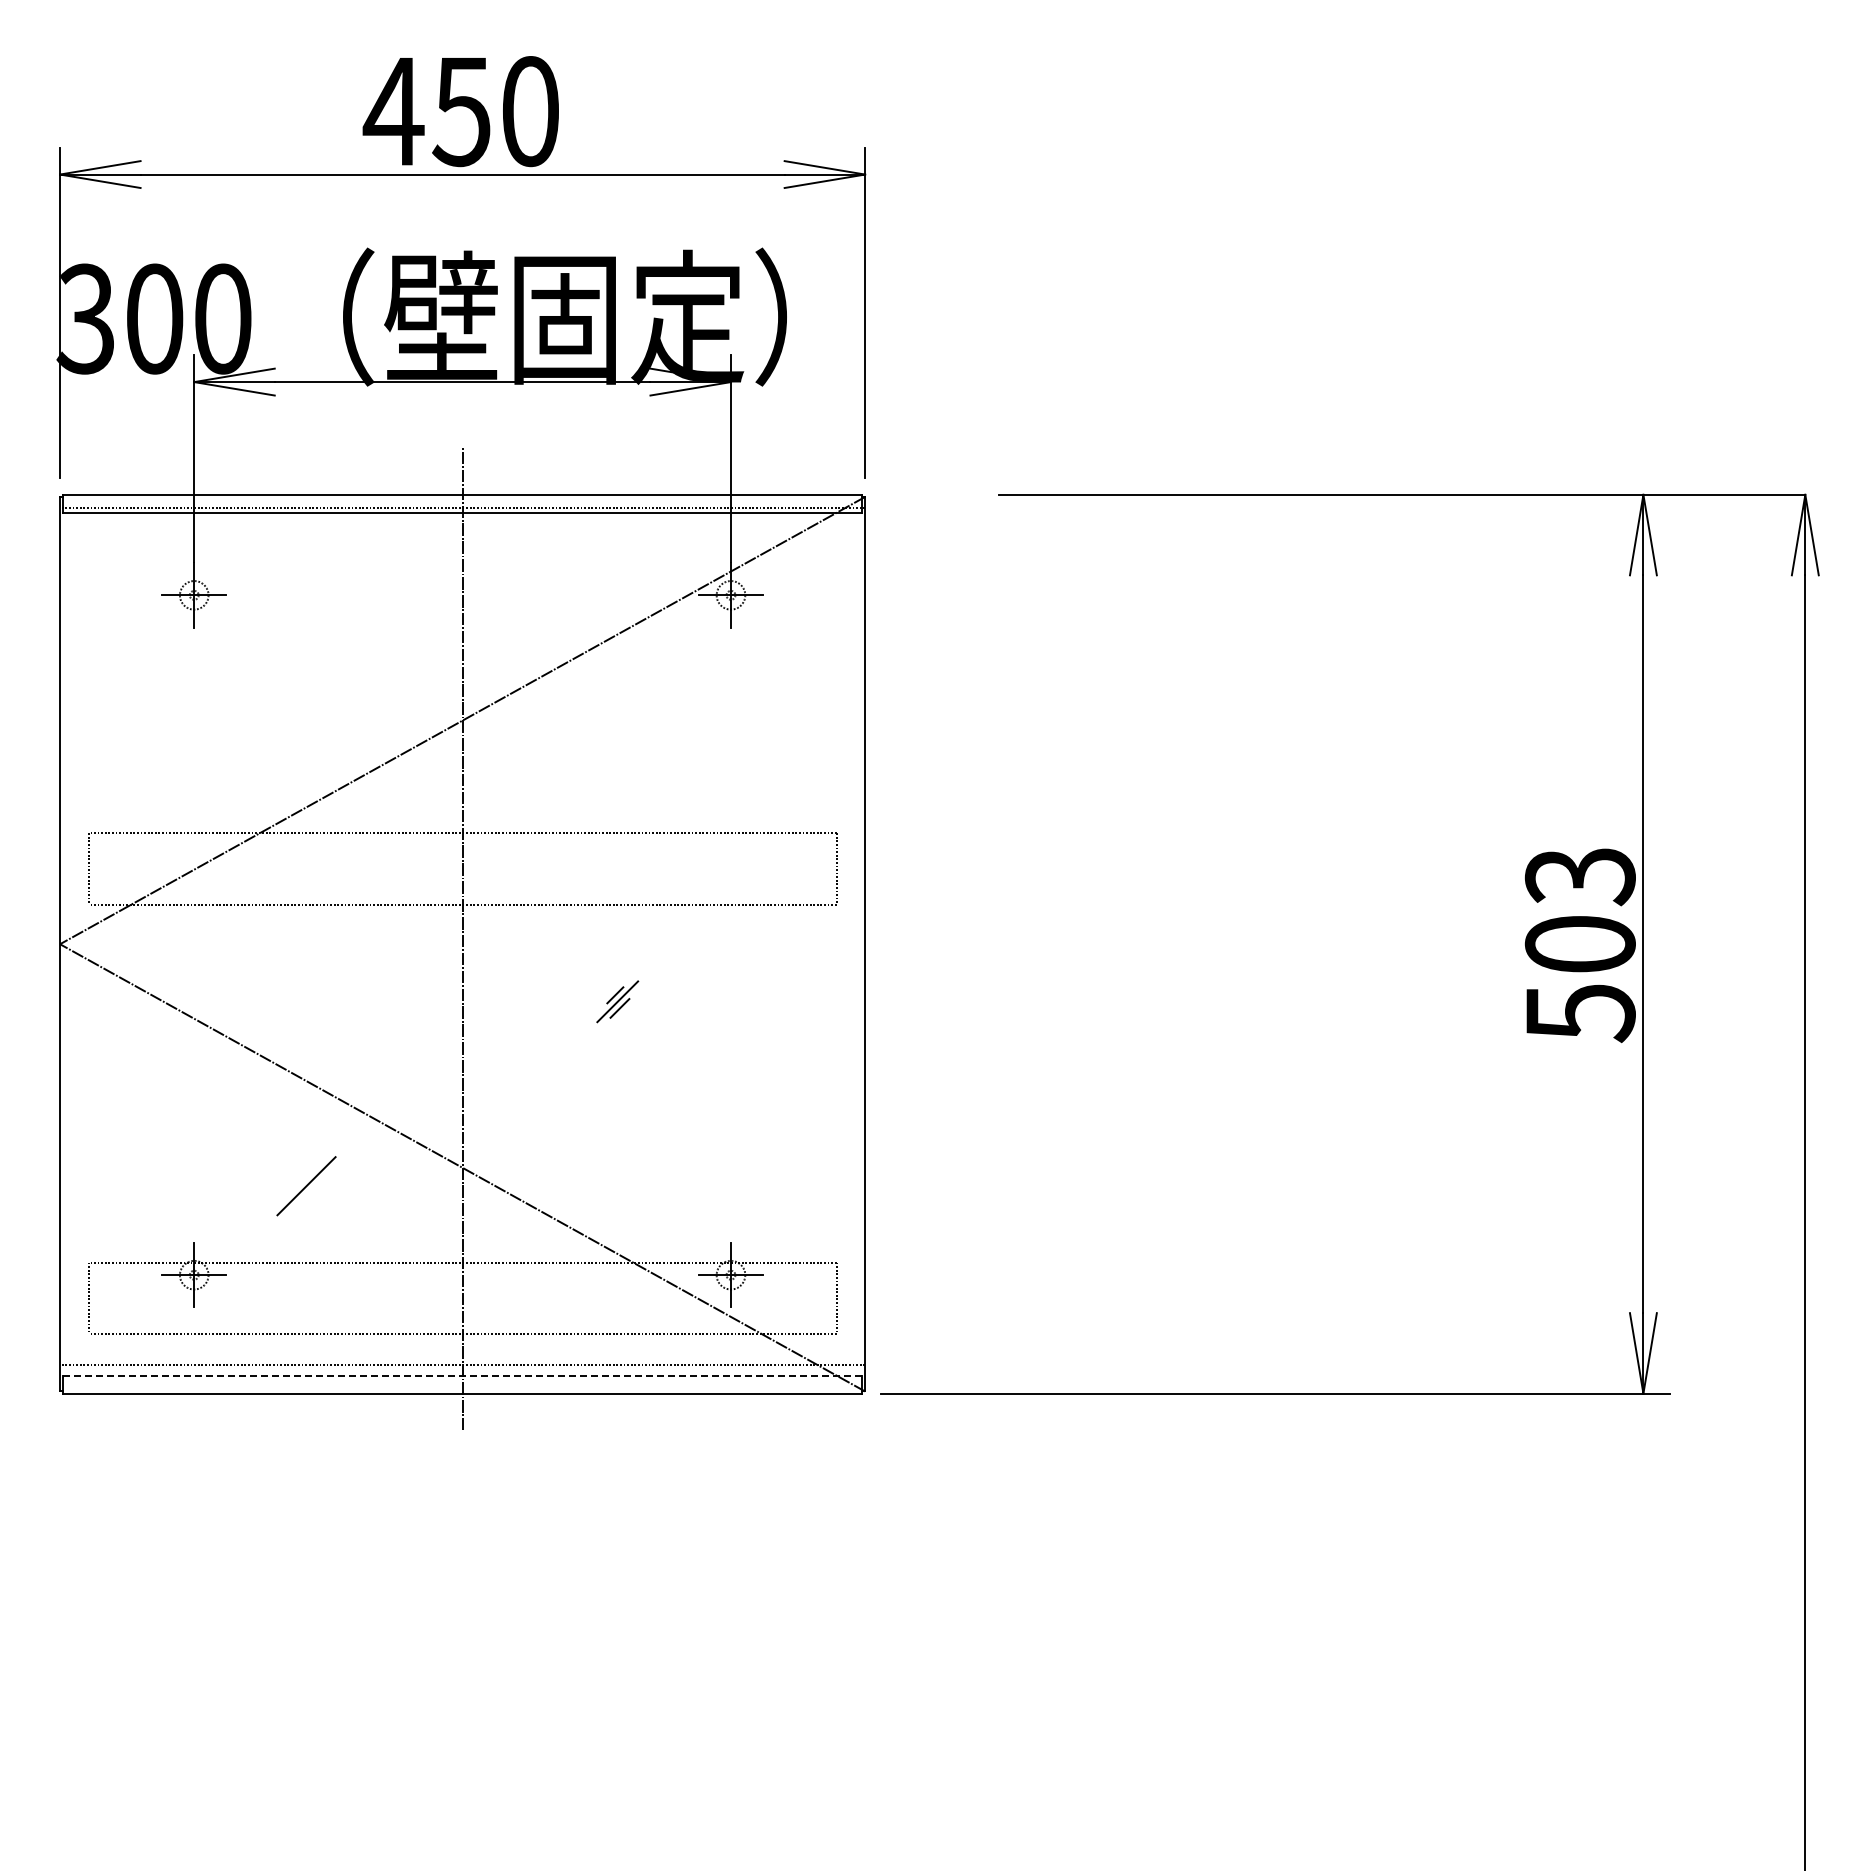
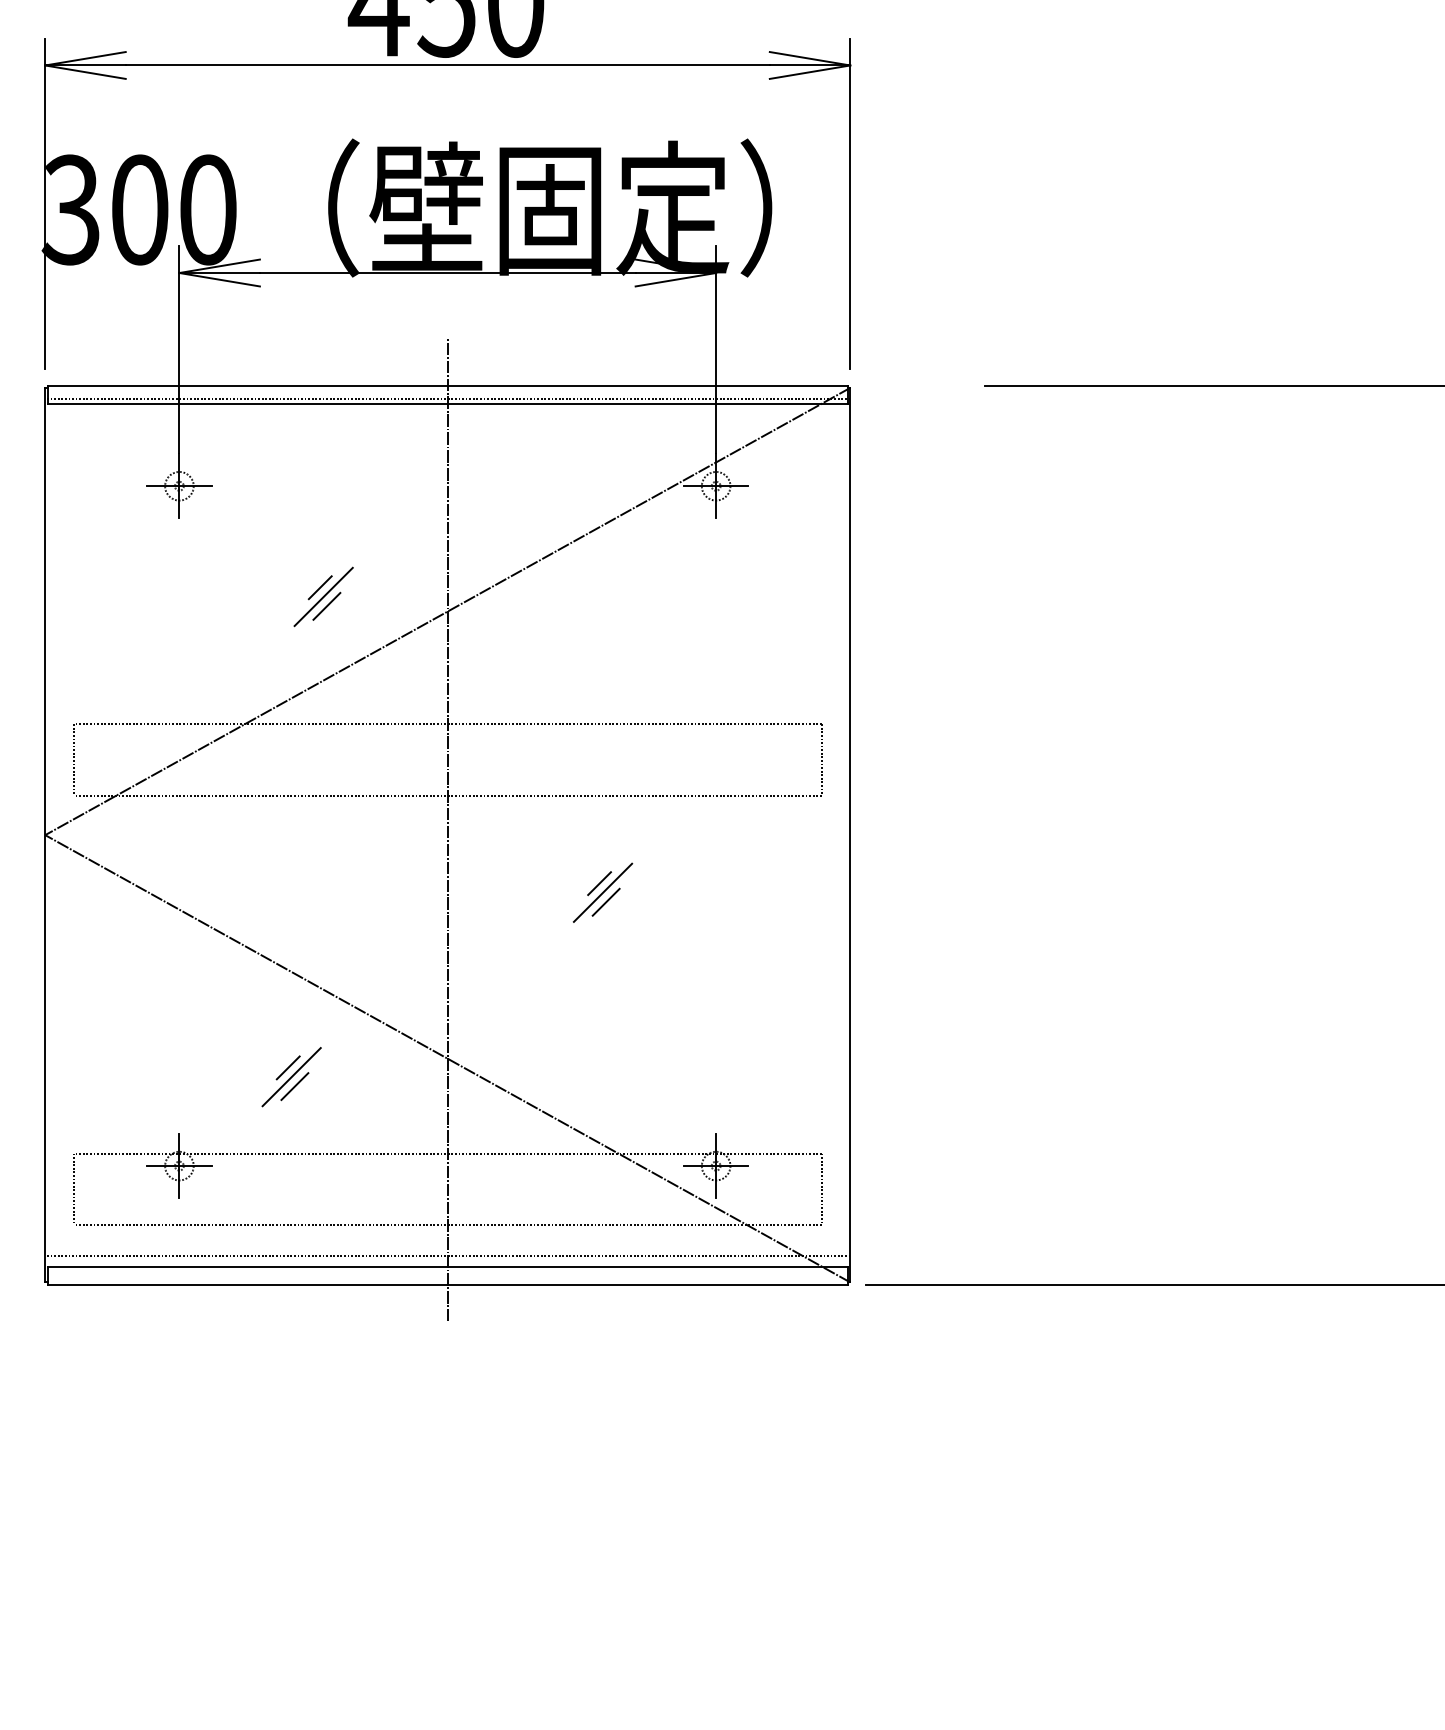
line: (334, 696) -> (319, 587), added
line: (338, 705) -> (323, 596), added
line: (341, 715) -> (326, 606), added
part: (617, 1001) -> (602, 892), size x1.43
line: (302, 1176) -> (287, 1067), added
line: (309, 1195) -> (294, 1086), added
line: (462, 1375) -> (447, 1266), dashed -> solid

